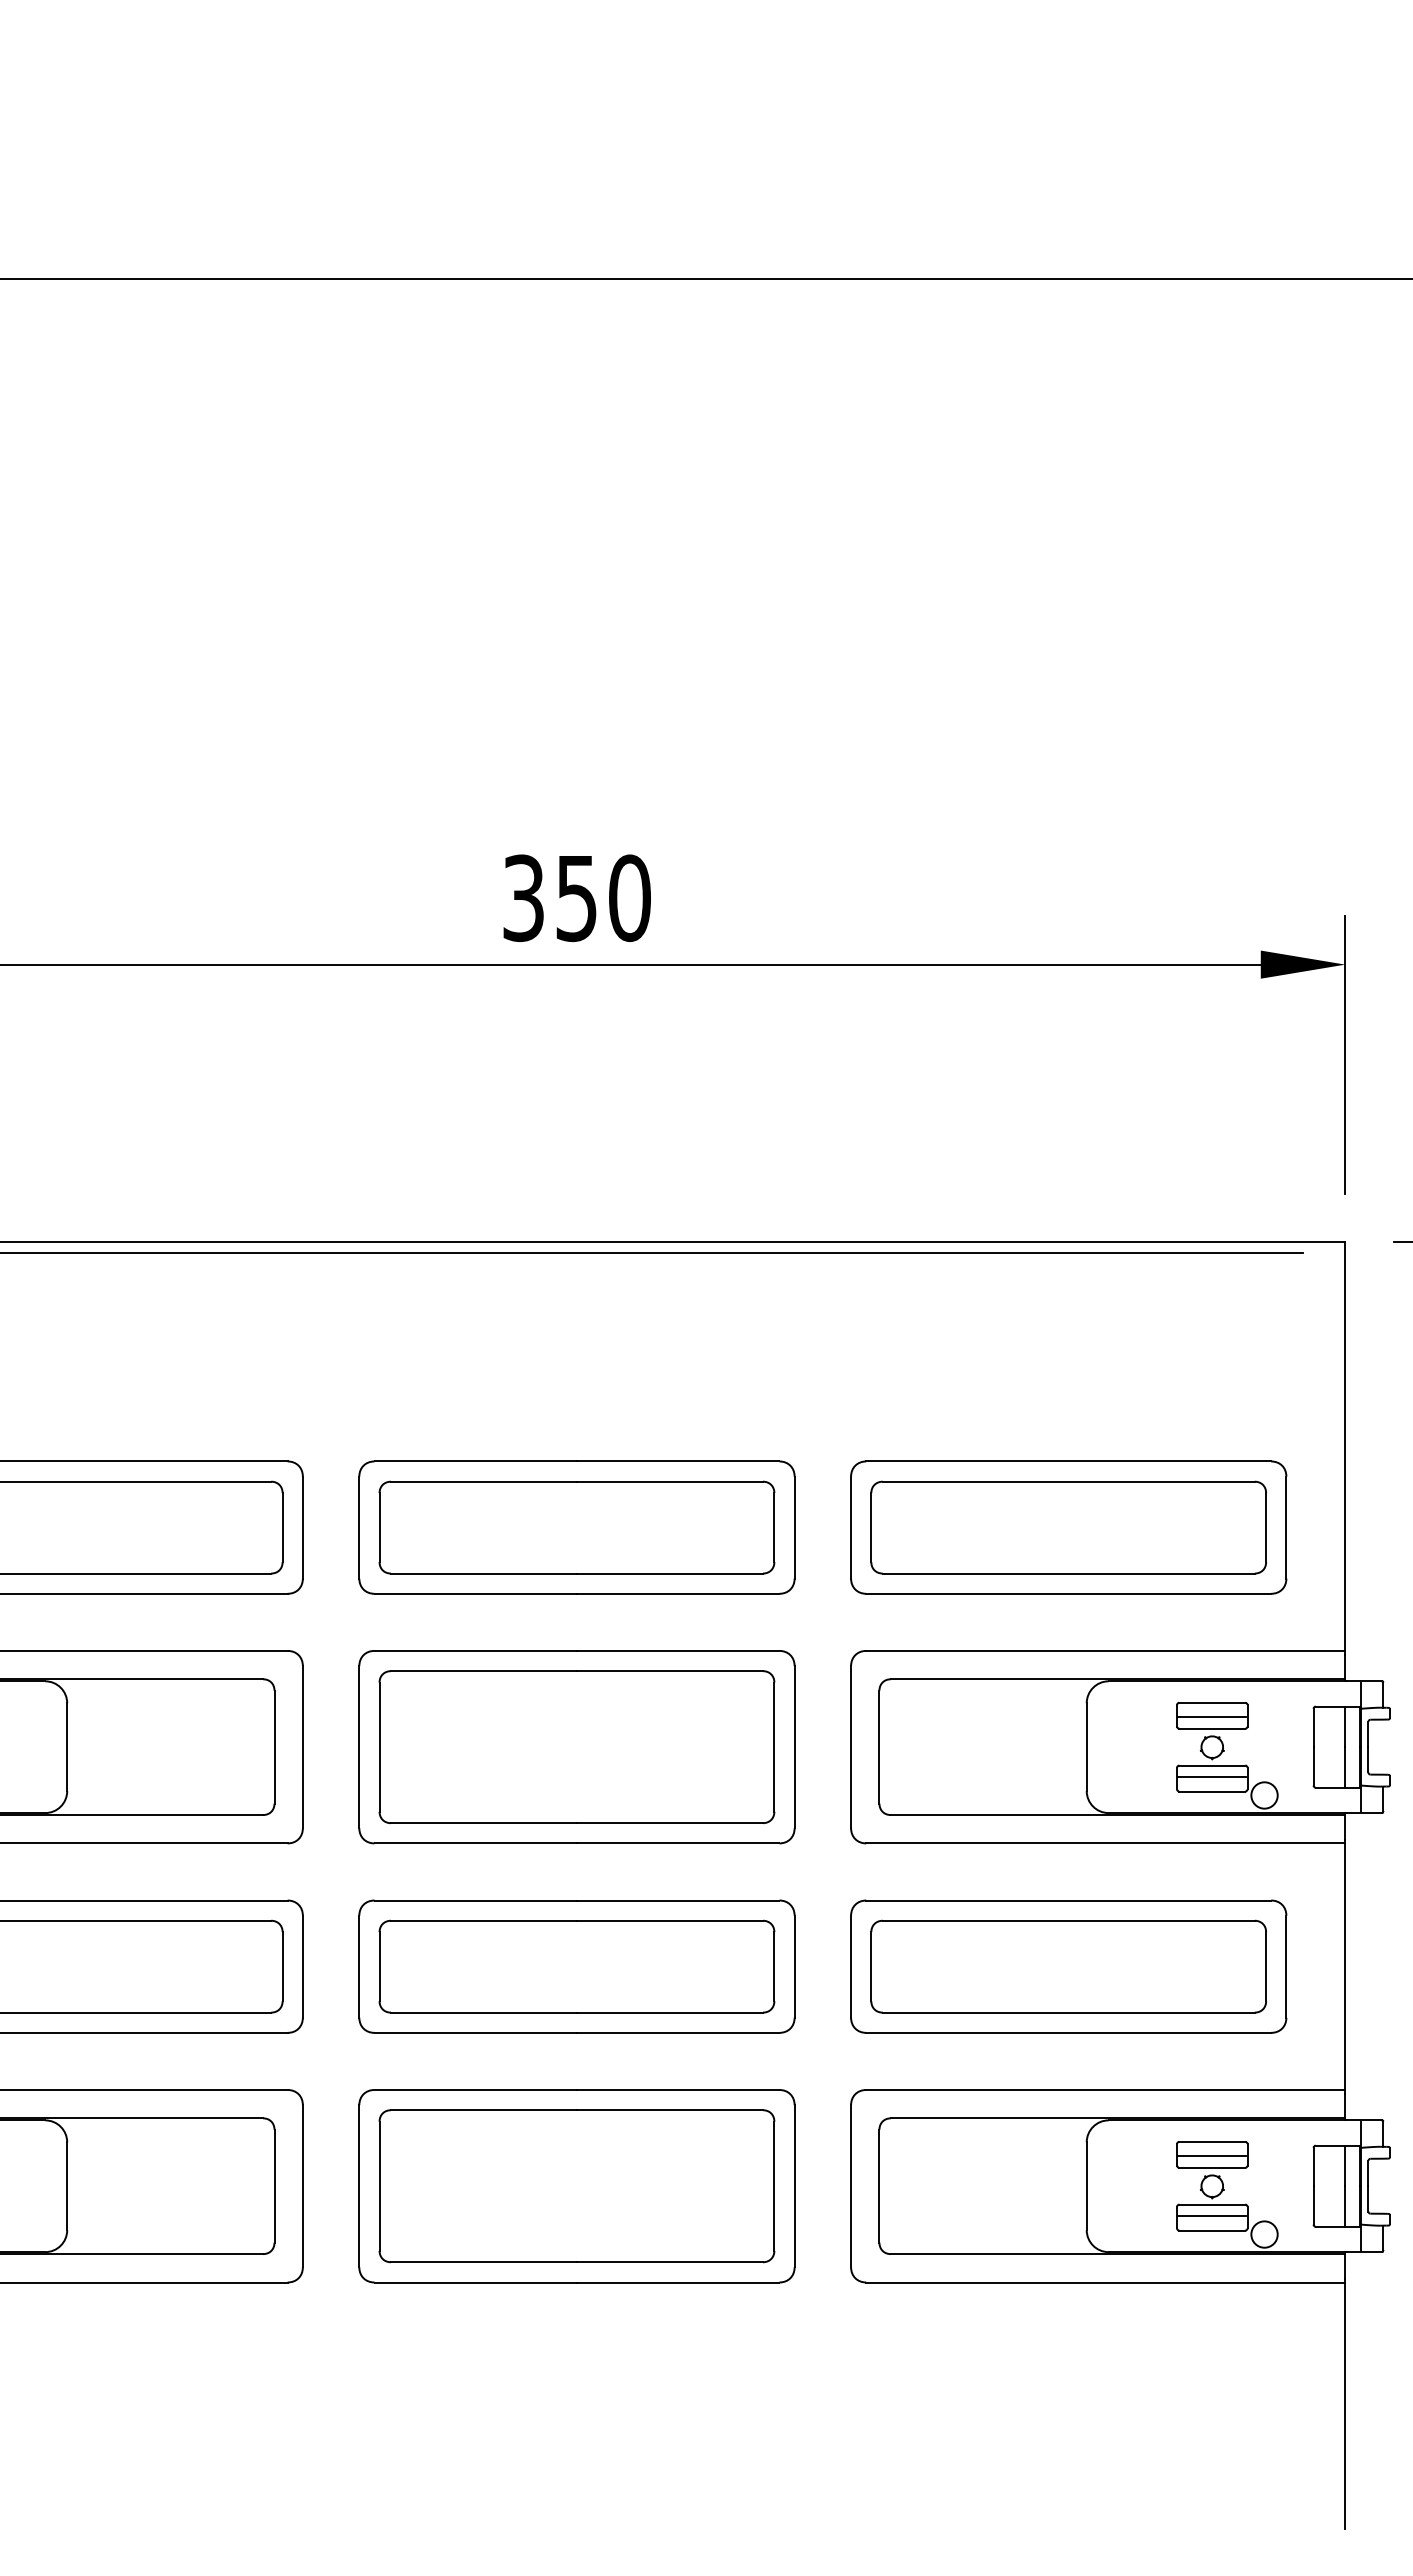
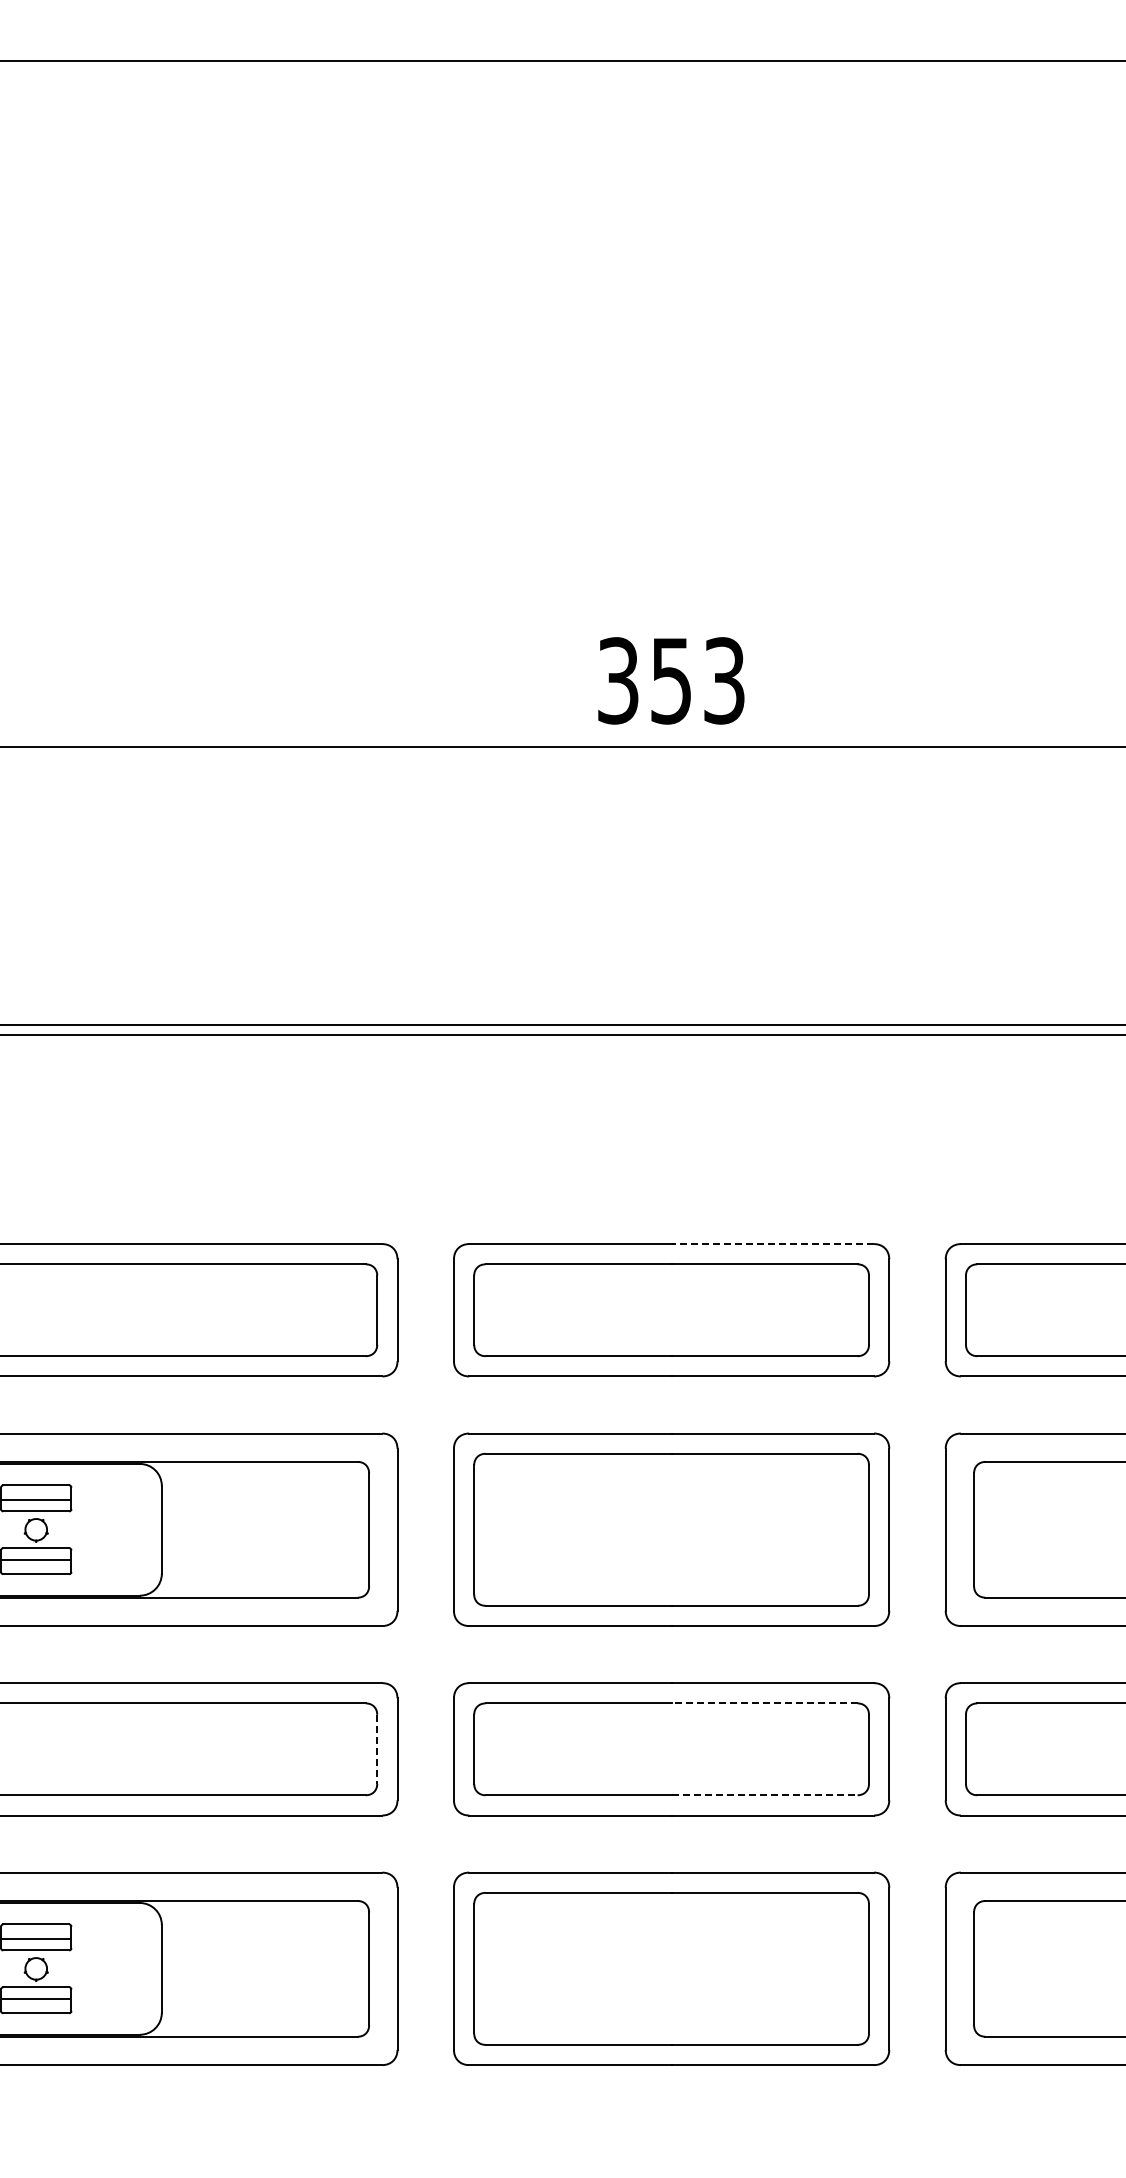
text: (629, 898) -> (724, 681), 350 -> 353
line: (677, 1461) -> (772, 1244), solid -> dashed
line: (669, 1920) -> (764, 1703), solid -> dashed
line: (282, 1966) -> (377, 1749), solid -> dashed
line: (670, 2012) -> (765, 1795), solid -> dashed

